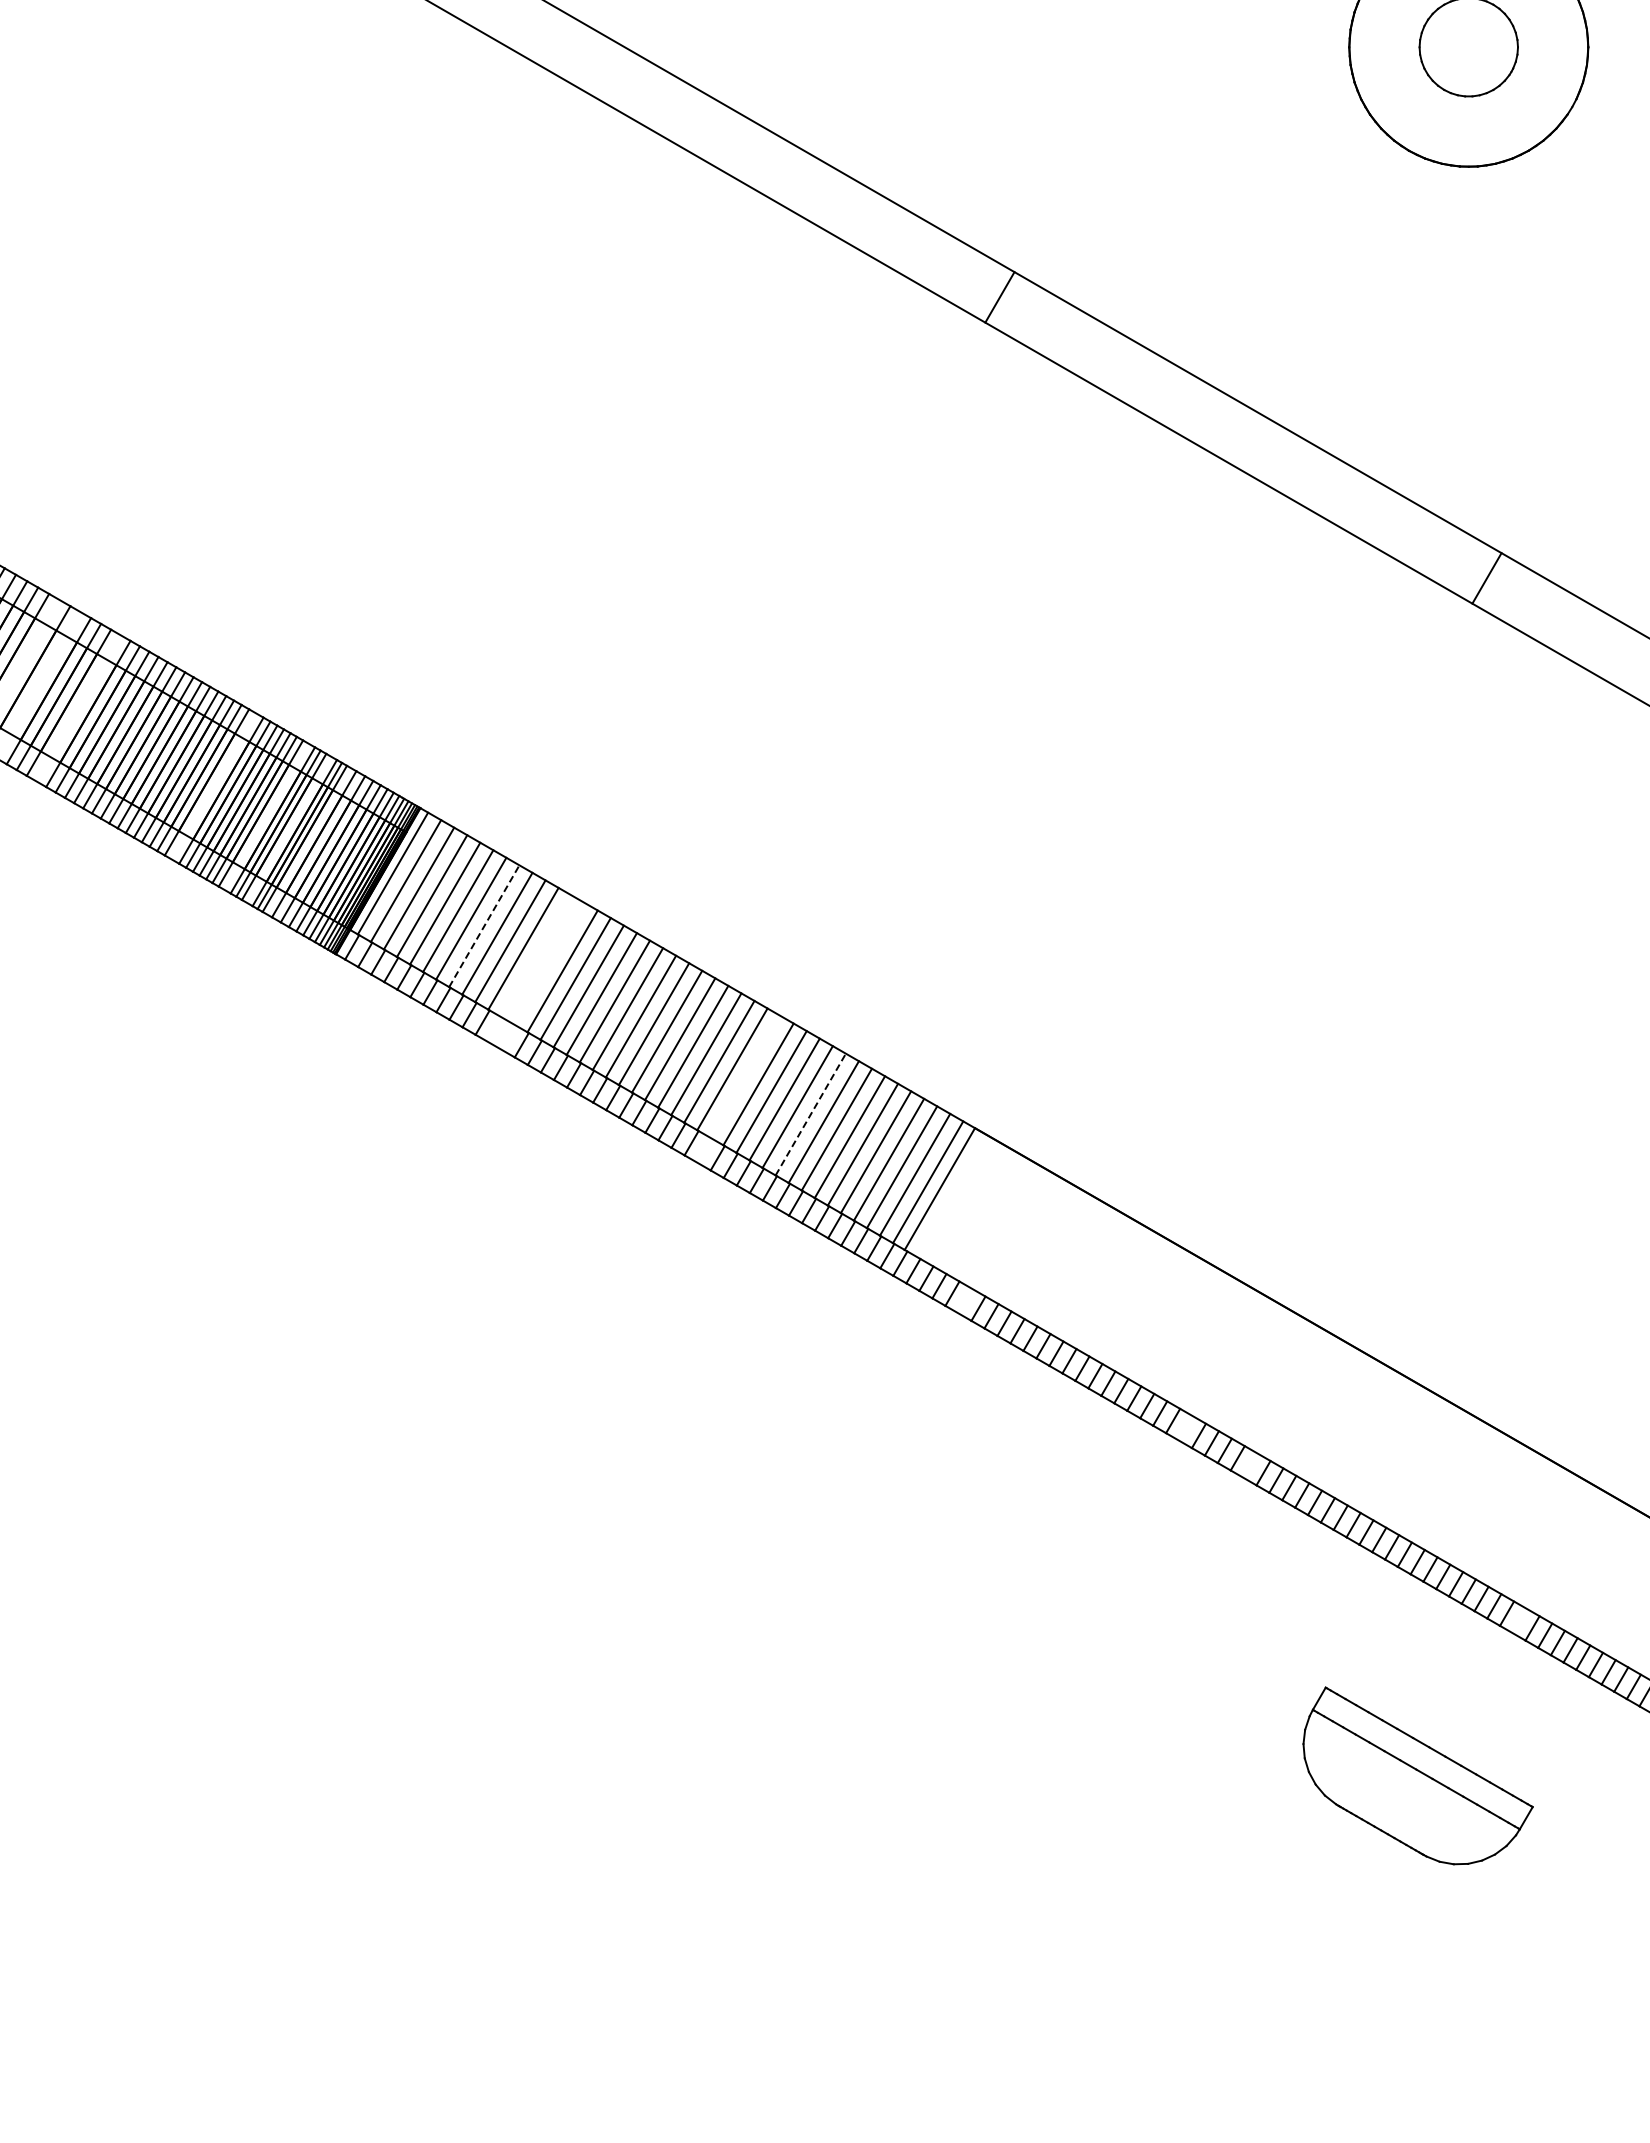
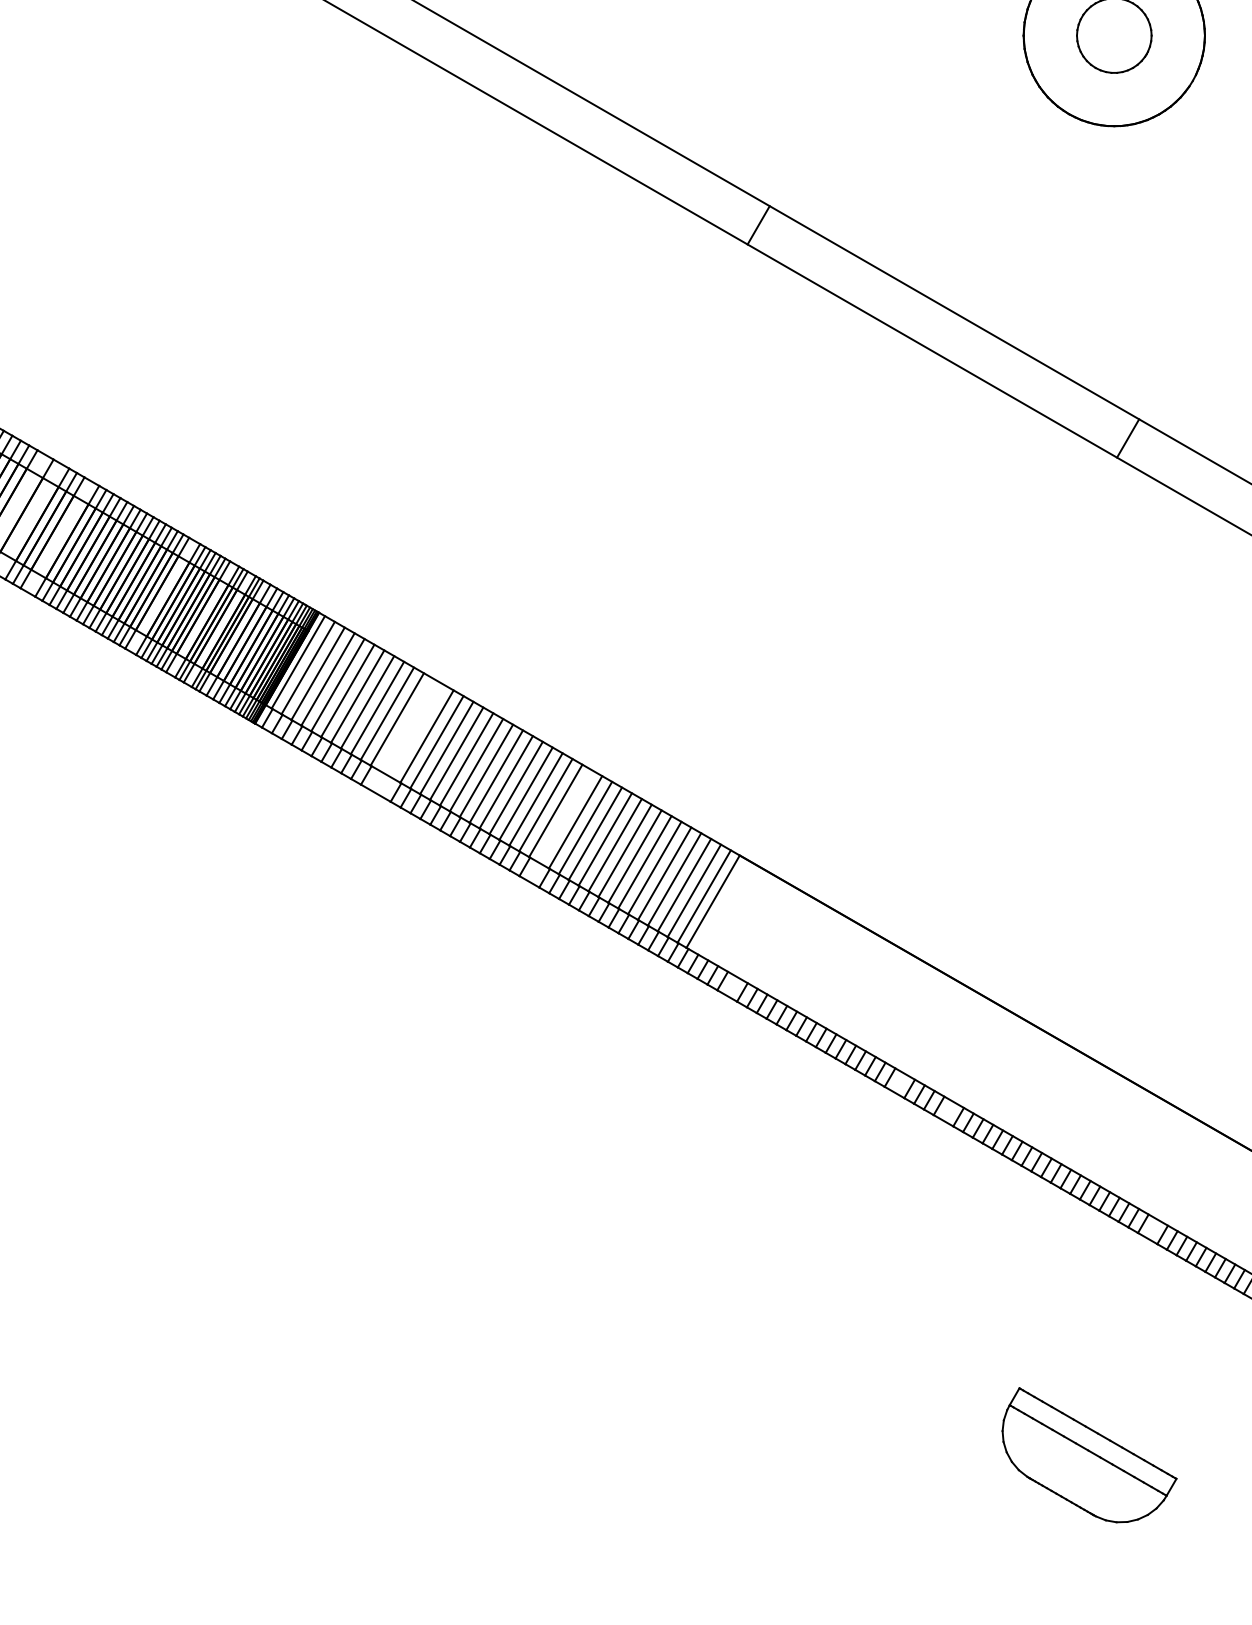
line: (484, 925) -> (367, 701), dashed -> solid
line: (811, 1114) -> (615, 845), dashed -> solid
part: (1417, 1775) -> (1089, 1454), moved

